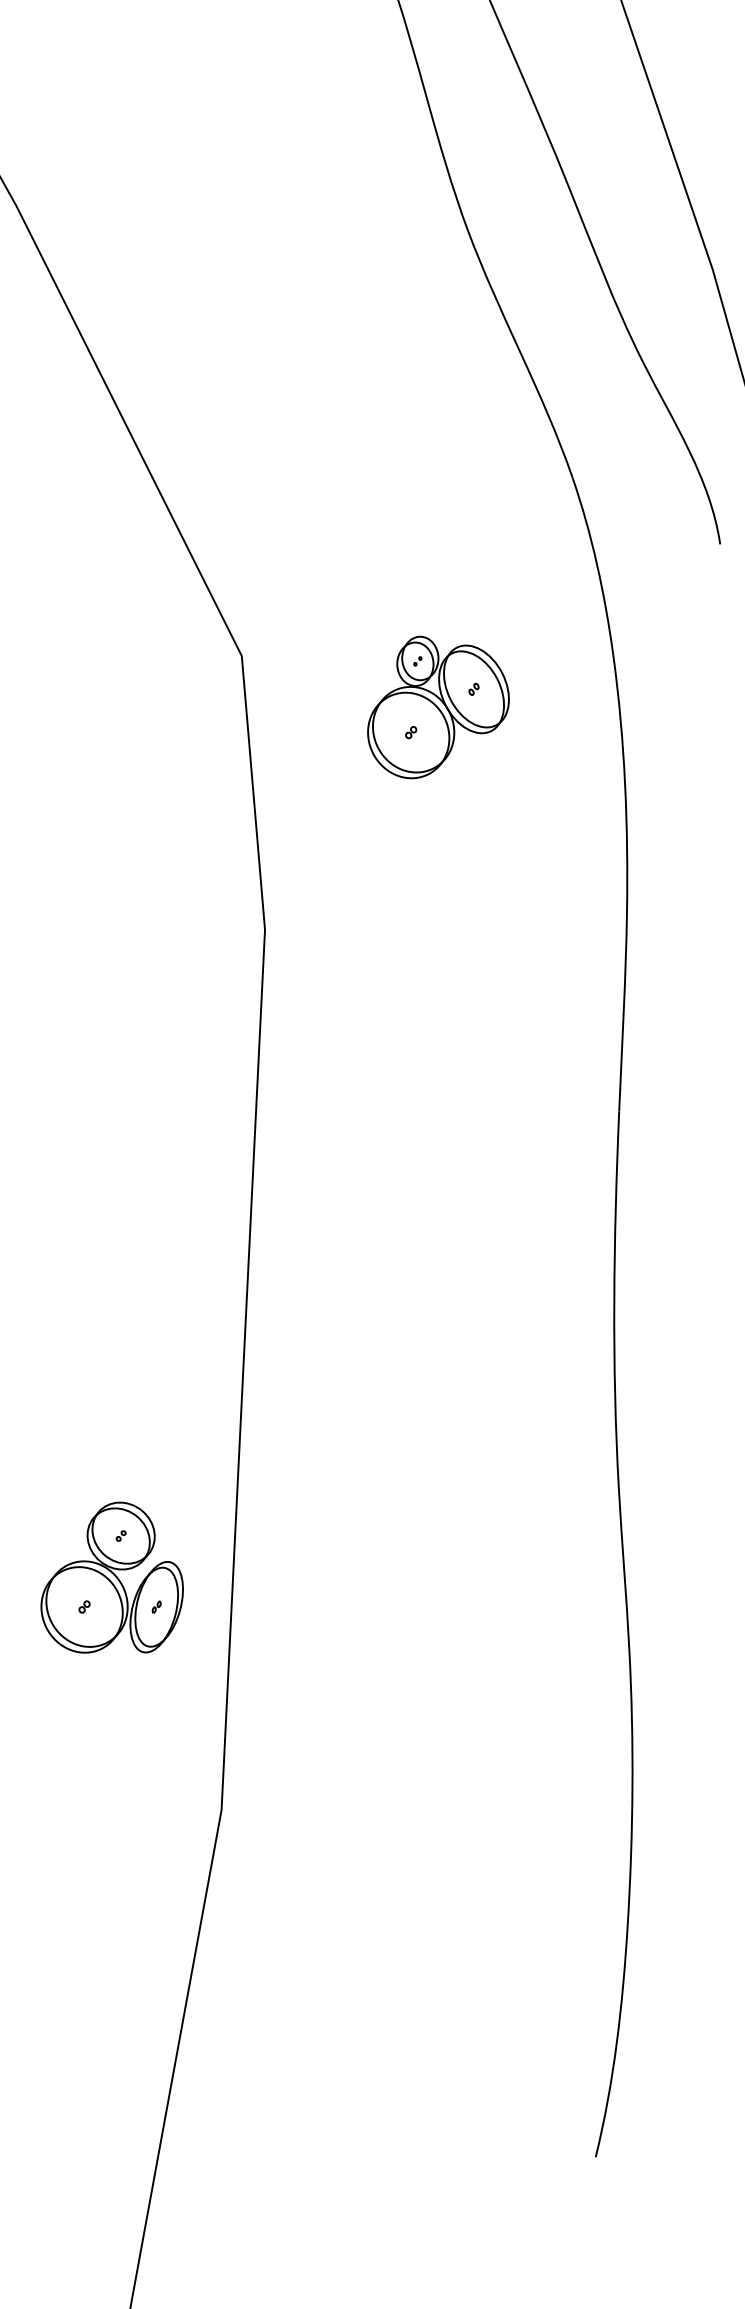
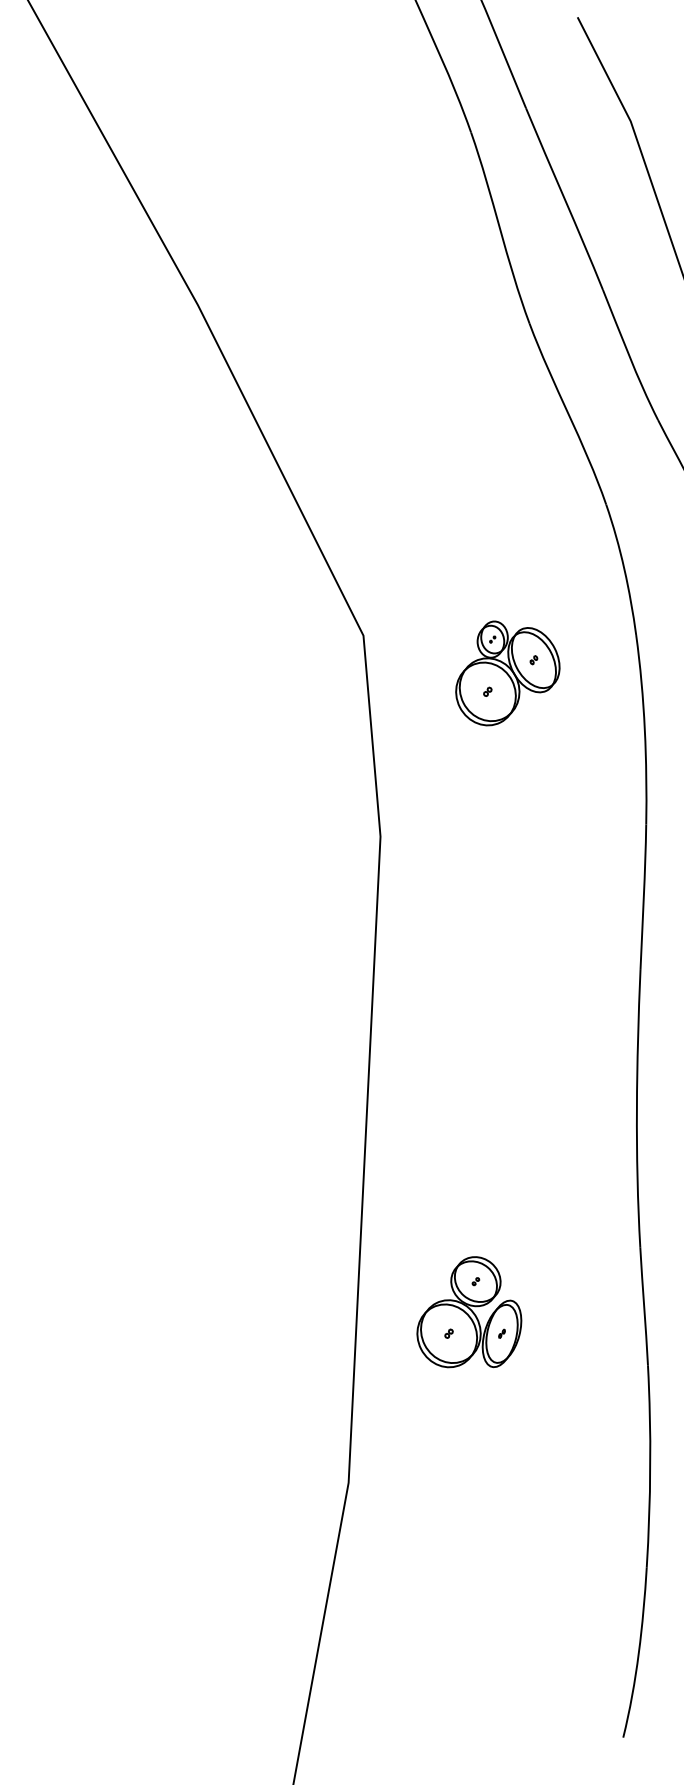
part: (112, 1578) -> (469, 1312), moved

